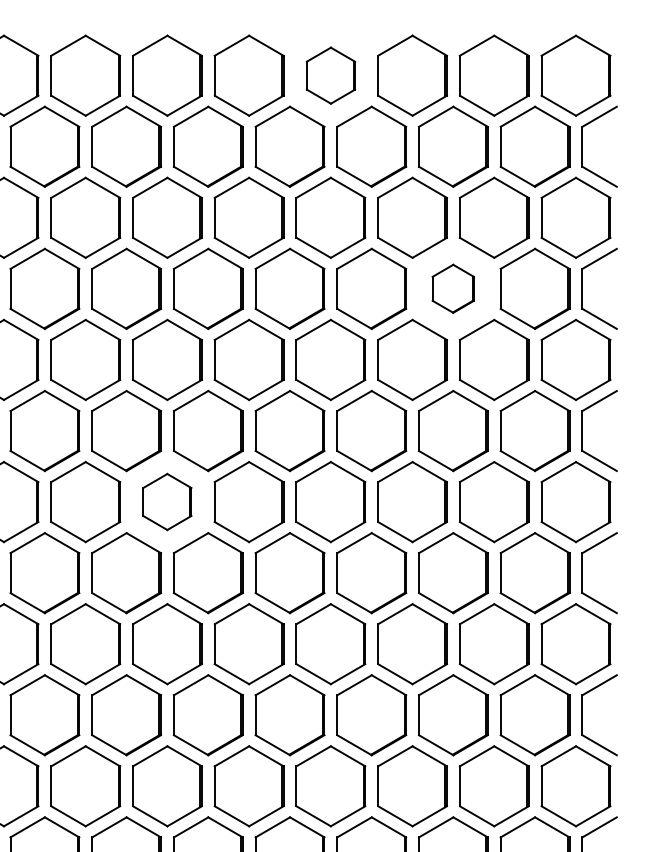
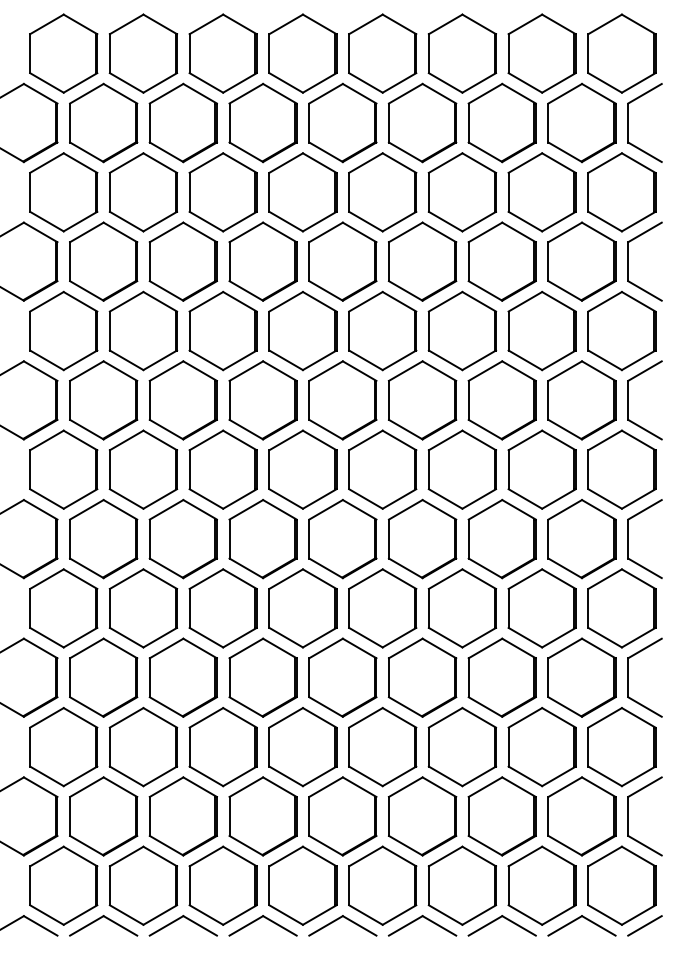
part: (330, 75) -> (382, 53), size x1.43
part: (452, 288) -> (501, 261), size x1.67
part: (166, 501) -> (222, 469), size x1.43

